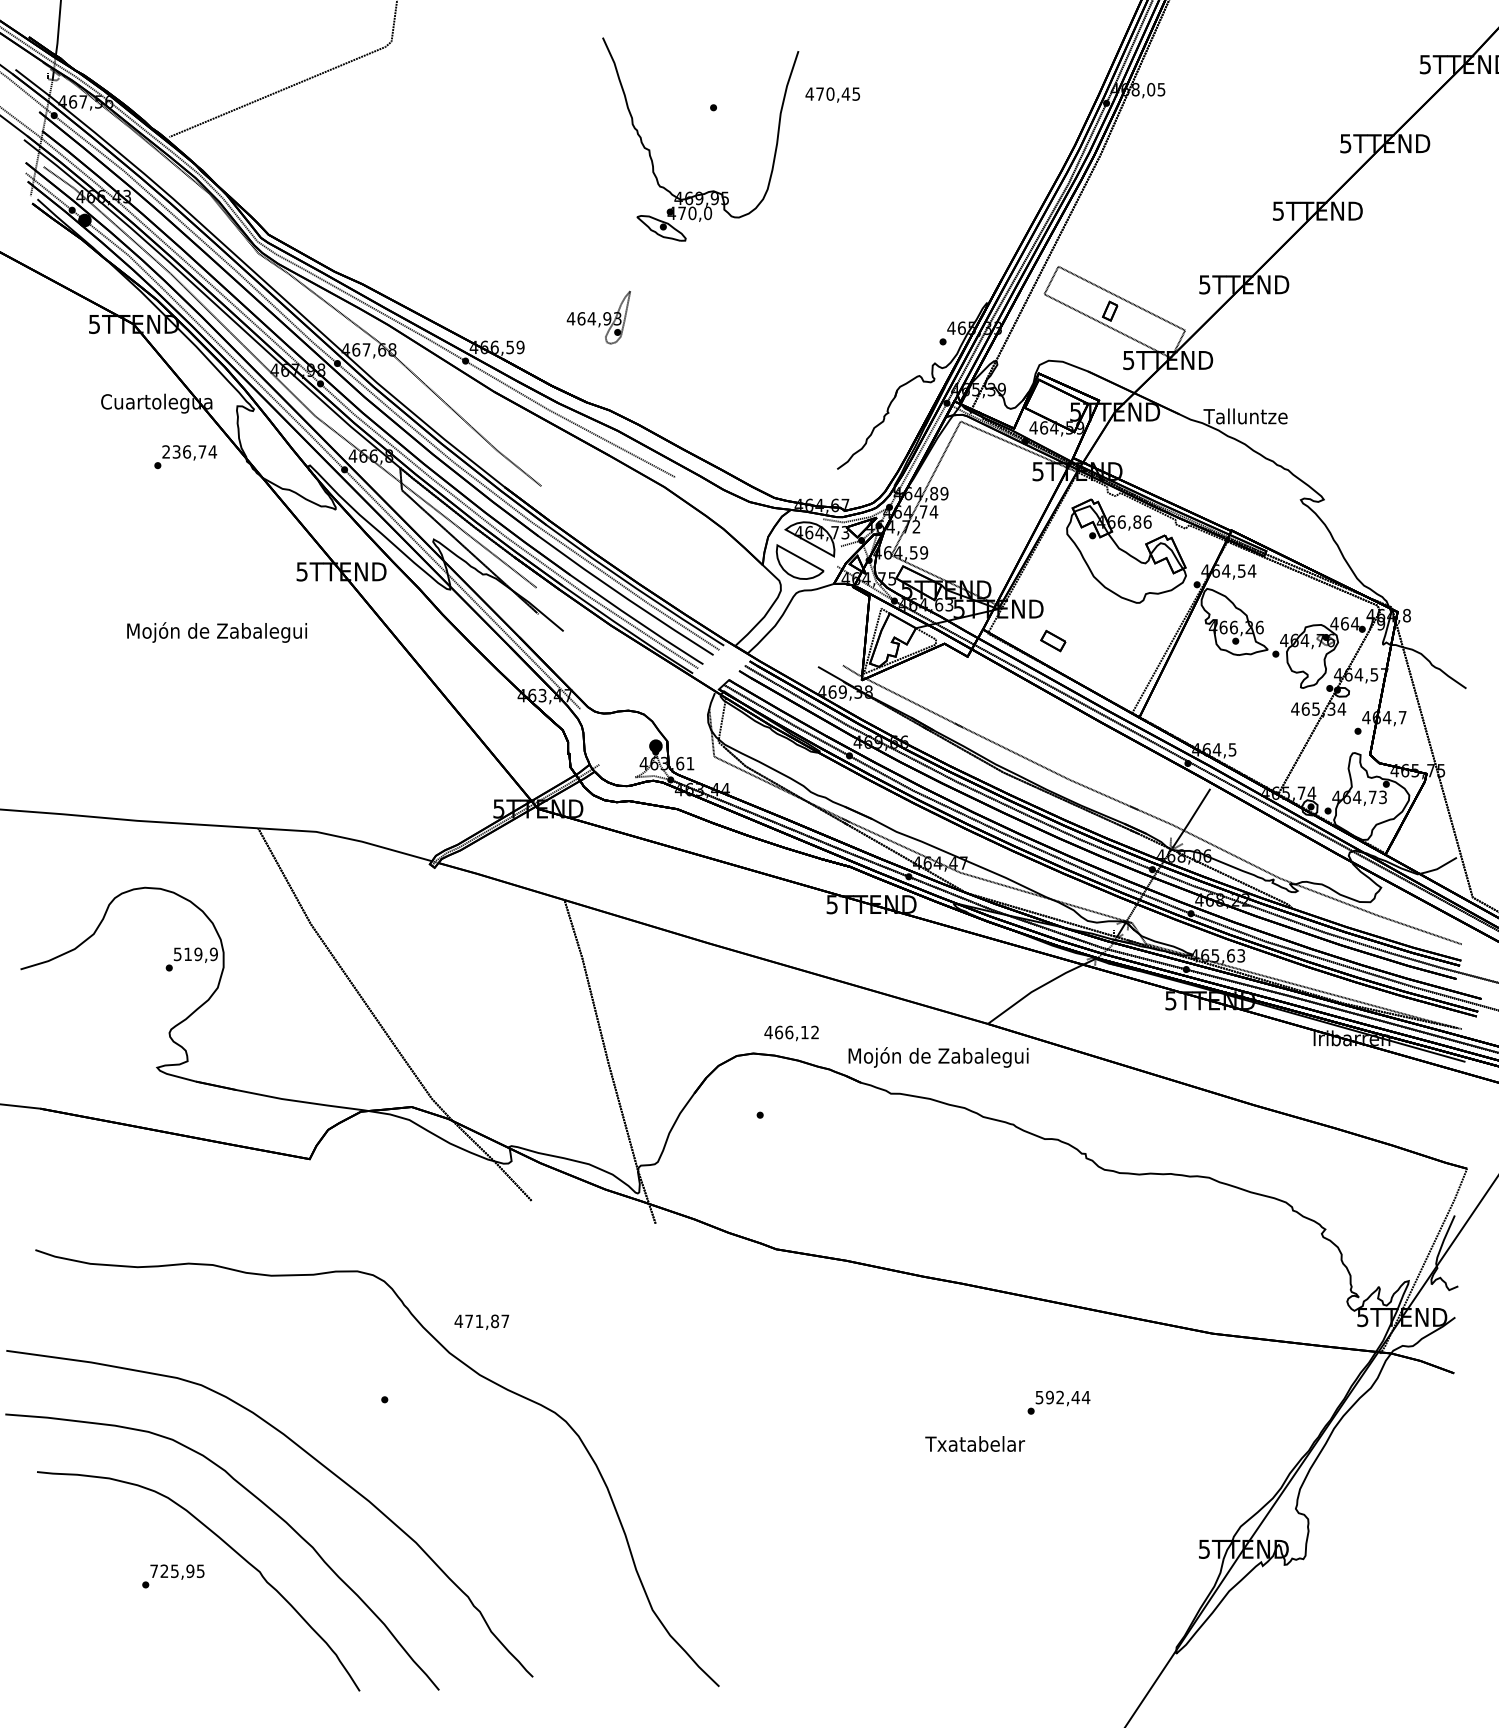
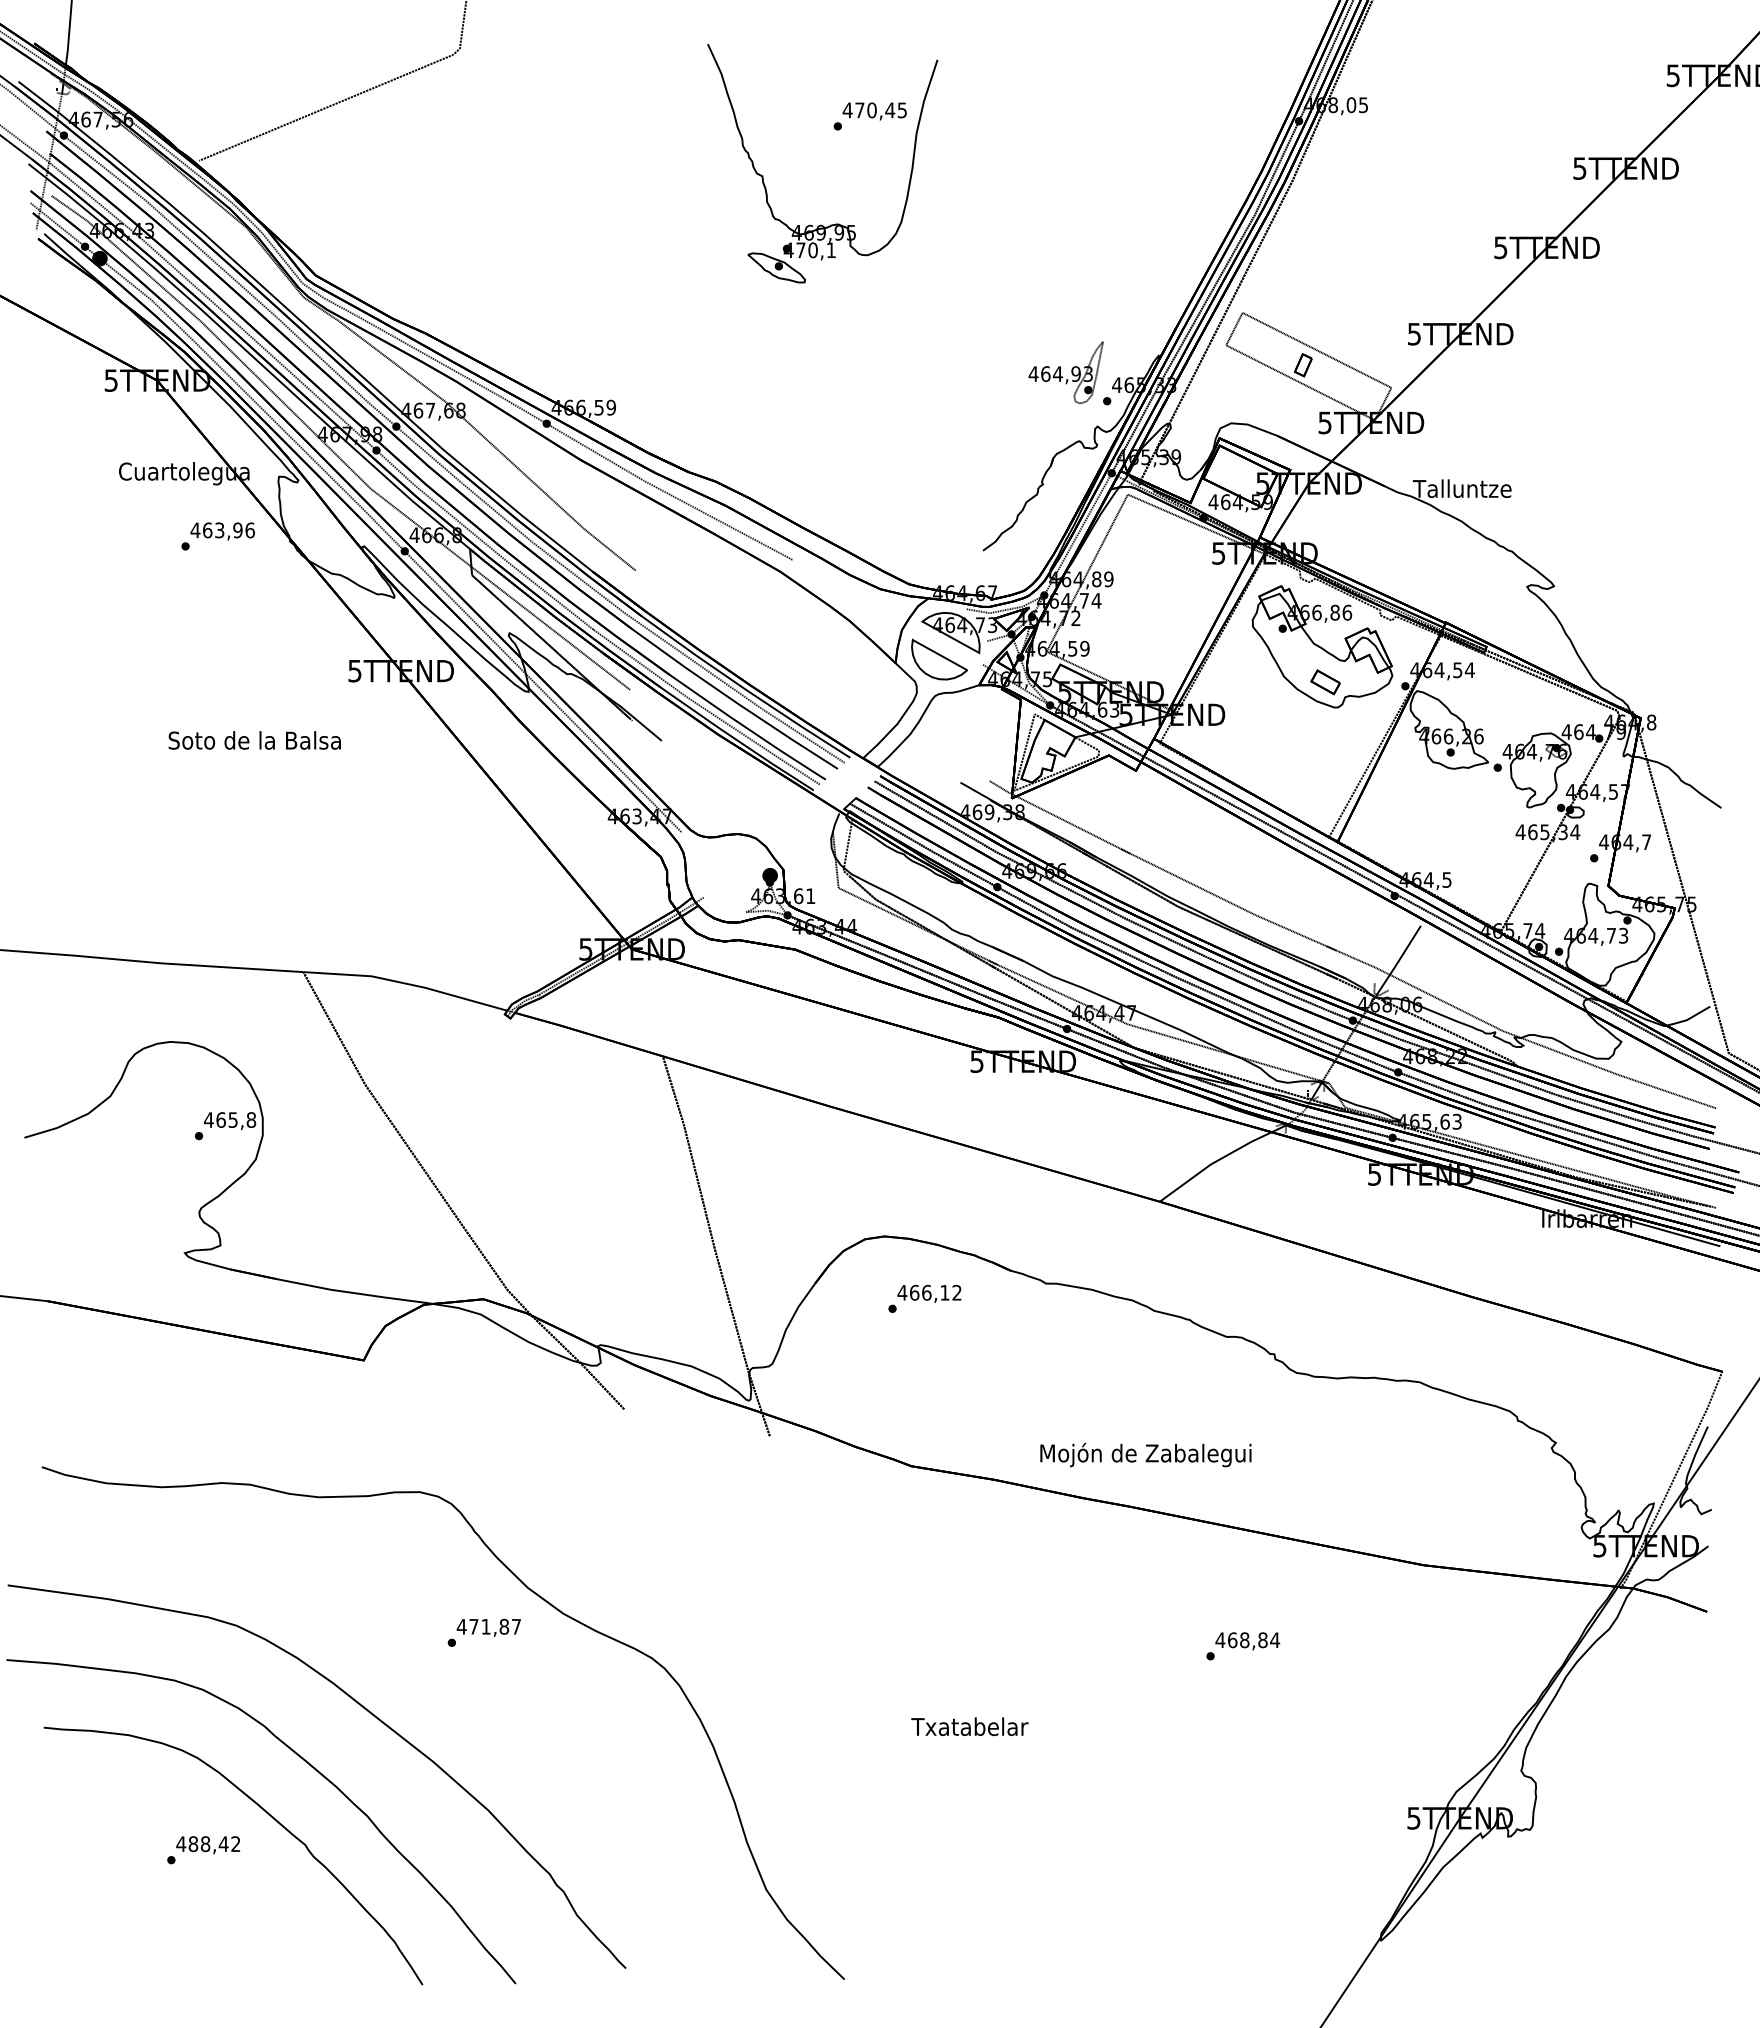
text: (832, 95) -> (874, 111), moved
text: (708, 213) -> (831, 250), 470,0 -> 470,1
part: (598, 317) -> (1065, 372), moved
text: (189, 452) -> (222, 530), 236,74 -> 463,96
text: (216, 632) -> (254, 742), Mojón de Zabalegui -> Soto de la Balsa
part: (1053, 641) -> (1325, 682), moved
text: (195, 953) -> (229, 1119), 519,9 -> 465,8
text: (791, 1033) -> (929, 1293), moved
text: (938, 1056) -> (1145, 1454), moved
text: (481, 1321) -> (488, 1627), moved
text: (1057, 1397) -> (1241, 1640), 592,44 -> 468,84
text: (974, 1443) -> (969, 1726), moved
text: (177, 1571) -> (208, 1844), 725,95 -> 488,42

